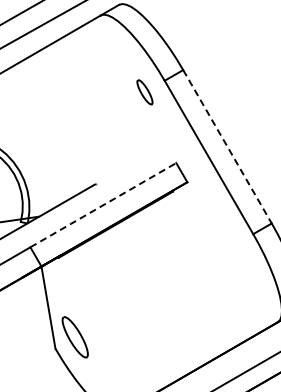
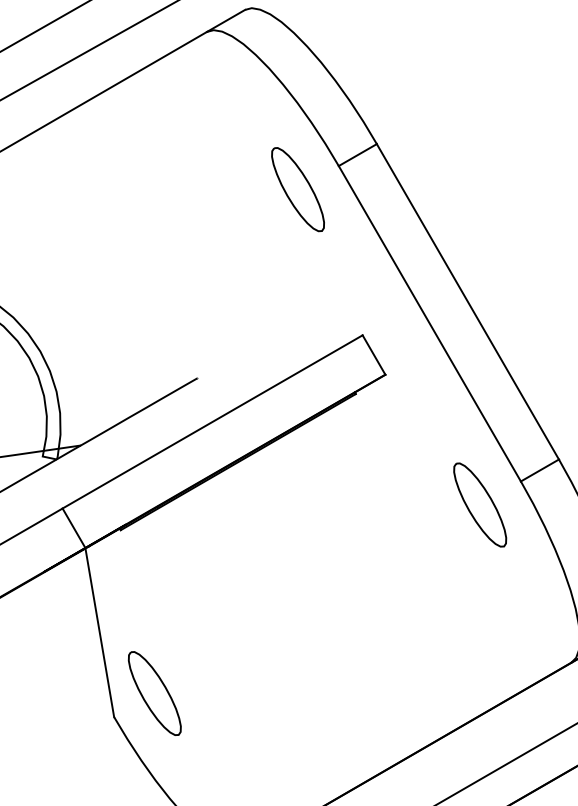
part: (144, 92) -> (297, 190), size x1.67
line: (227, 146) -> (467, 301), dashed -> solid
line: (103, 204) -> (212, 420), dashed -> solid
part: (232, 245) -> (478, 504), added

